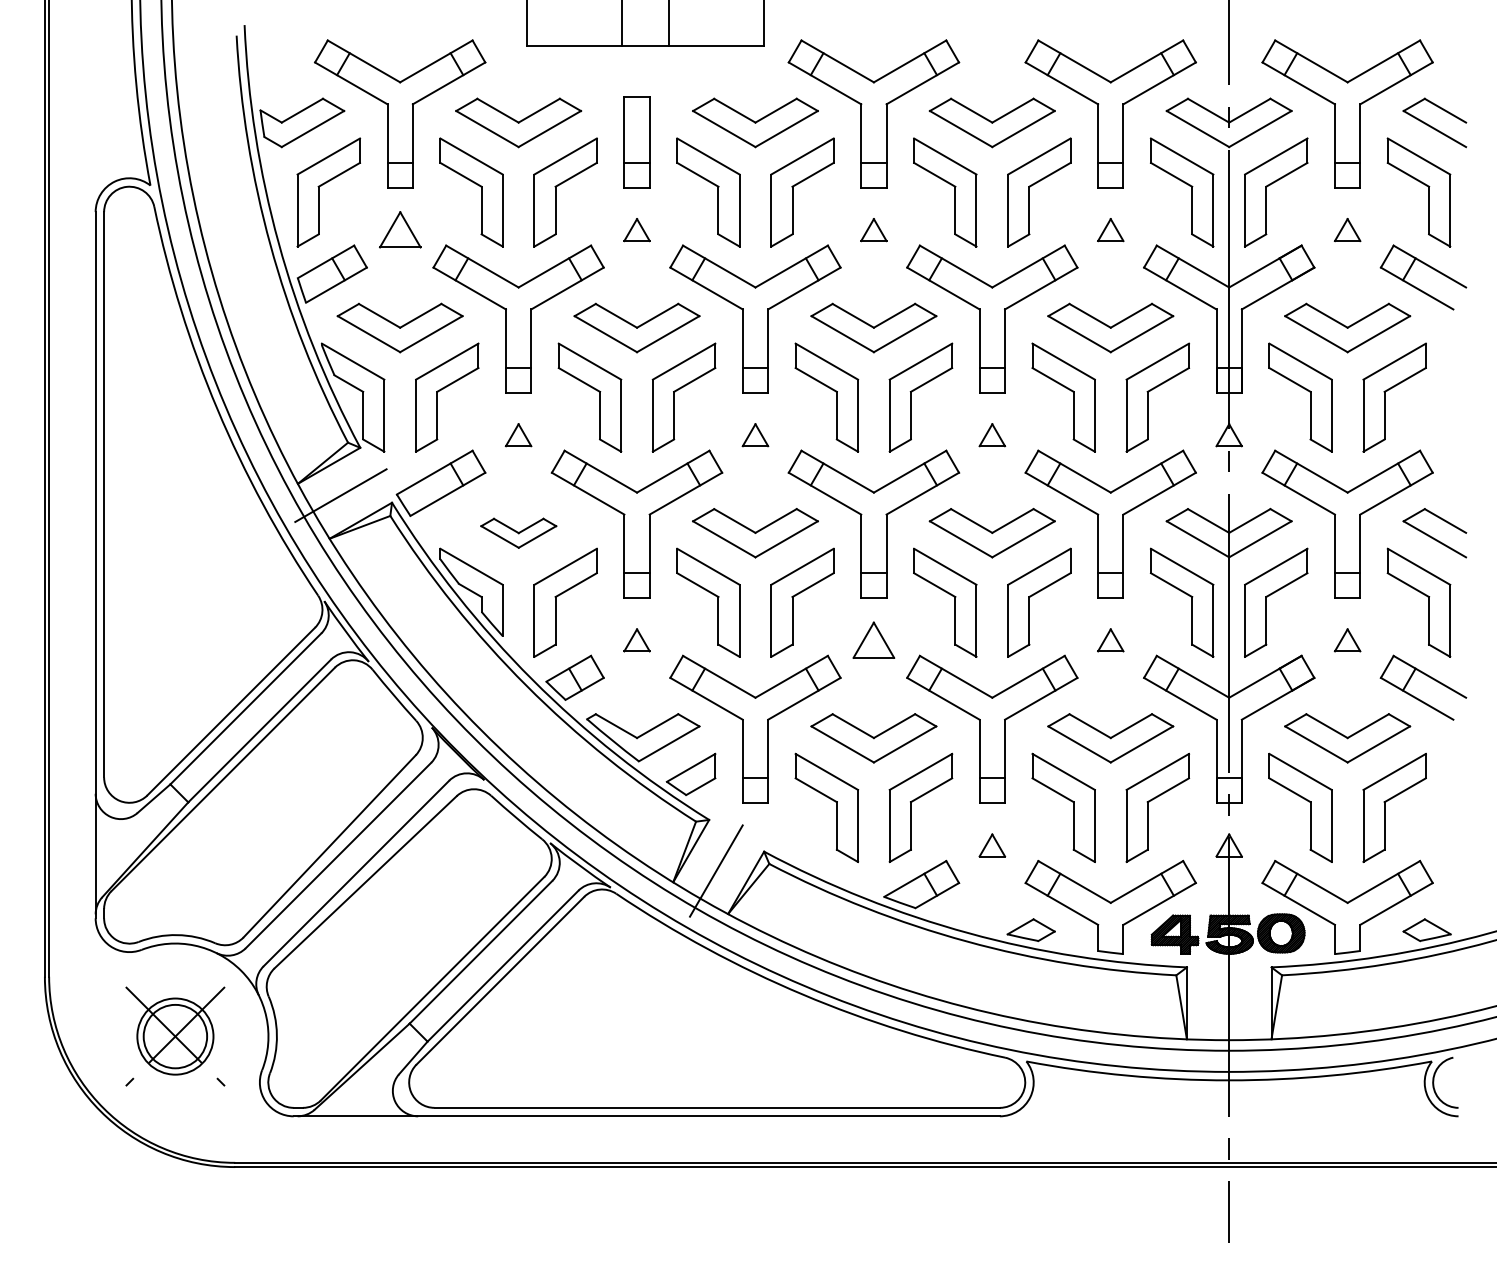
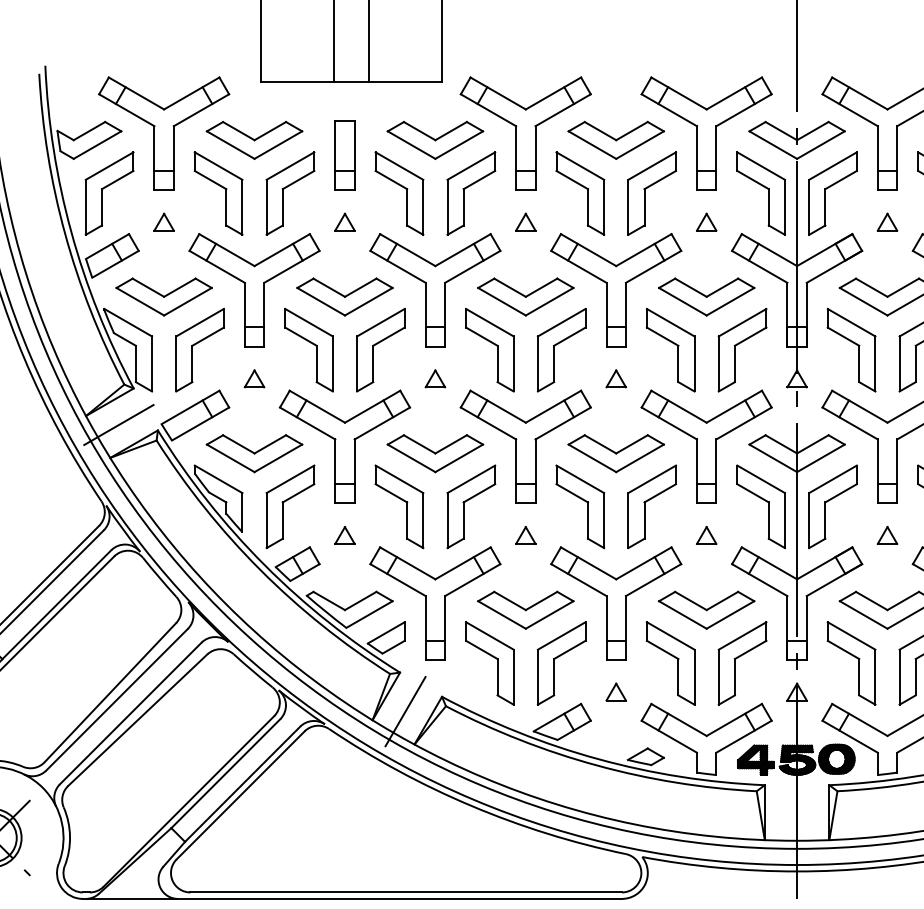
part: (399, 230) -> (163, 222), size x0.62
part: (518, 533) -> (254, 453), size x1.67
part: (873, 640) -> (525, 535), size x0.62

